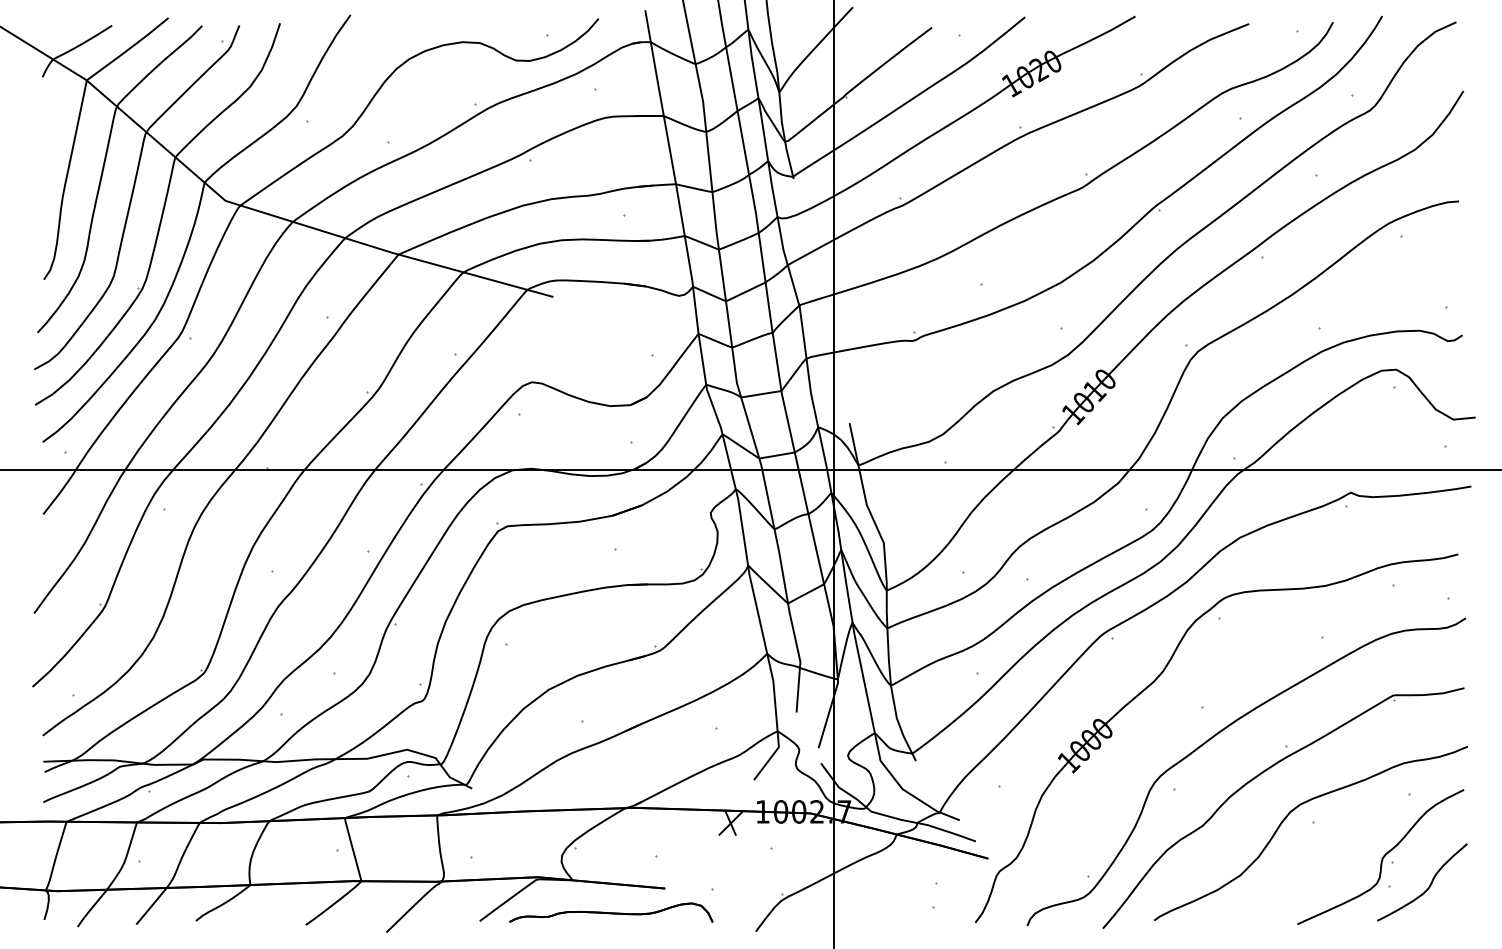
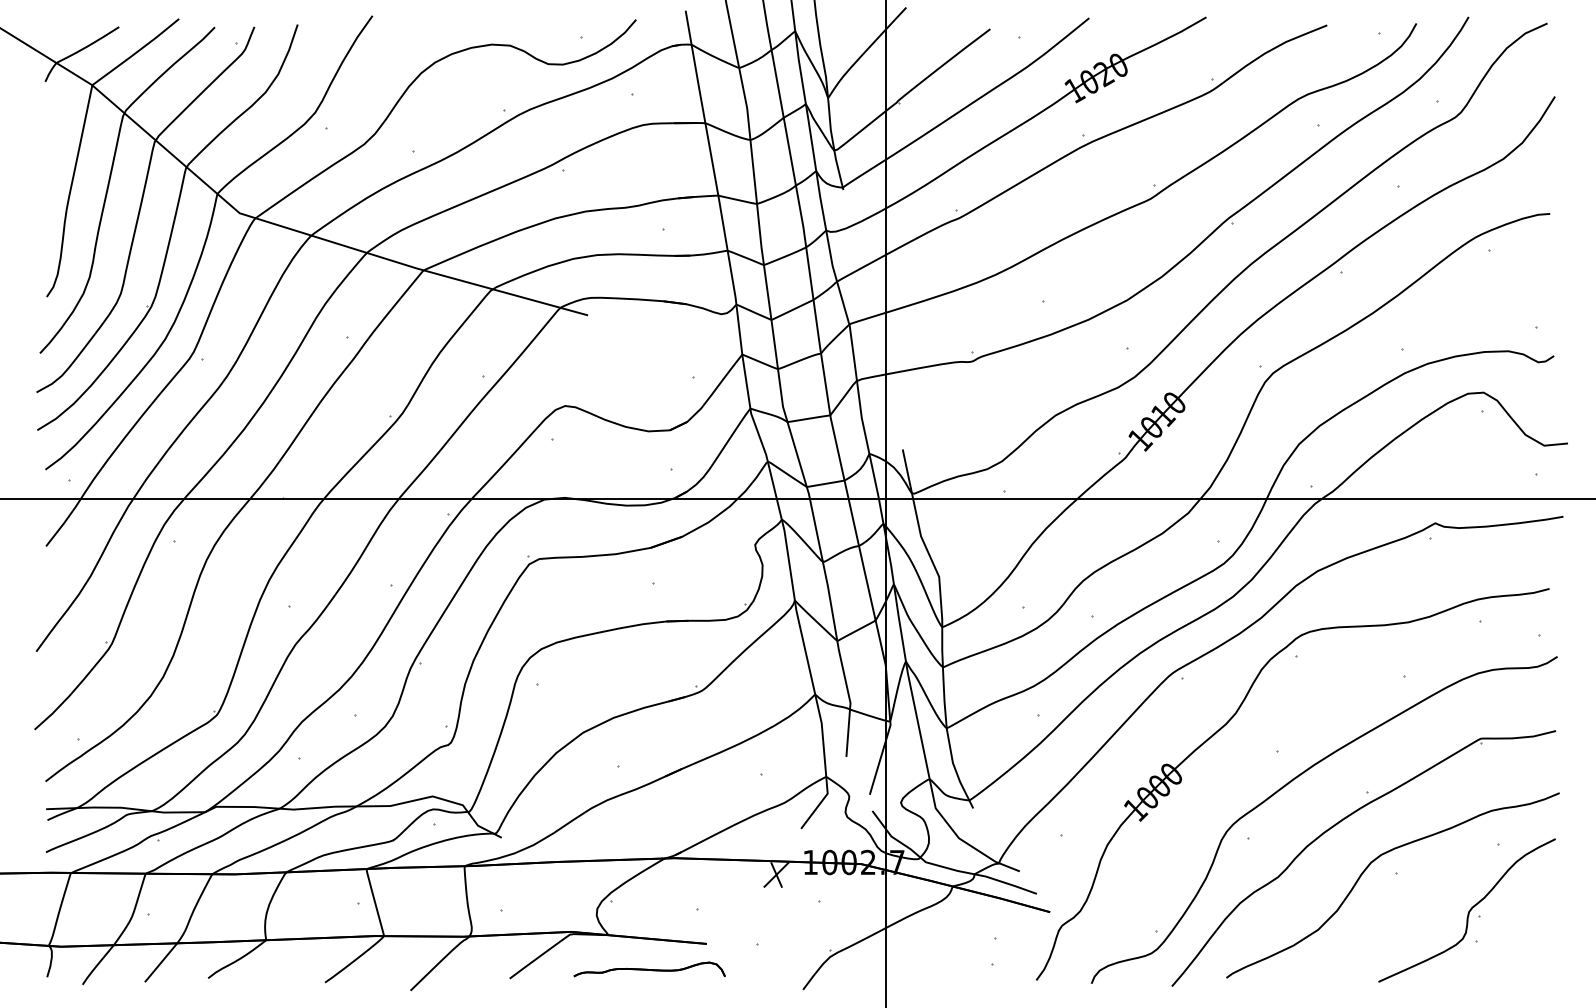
curve: (1428, 886) -> (1517, 941), removed
part: (611, 912) -> (649, 969), size x0.7

